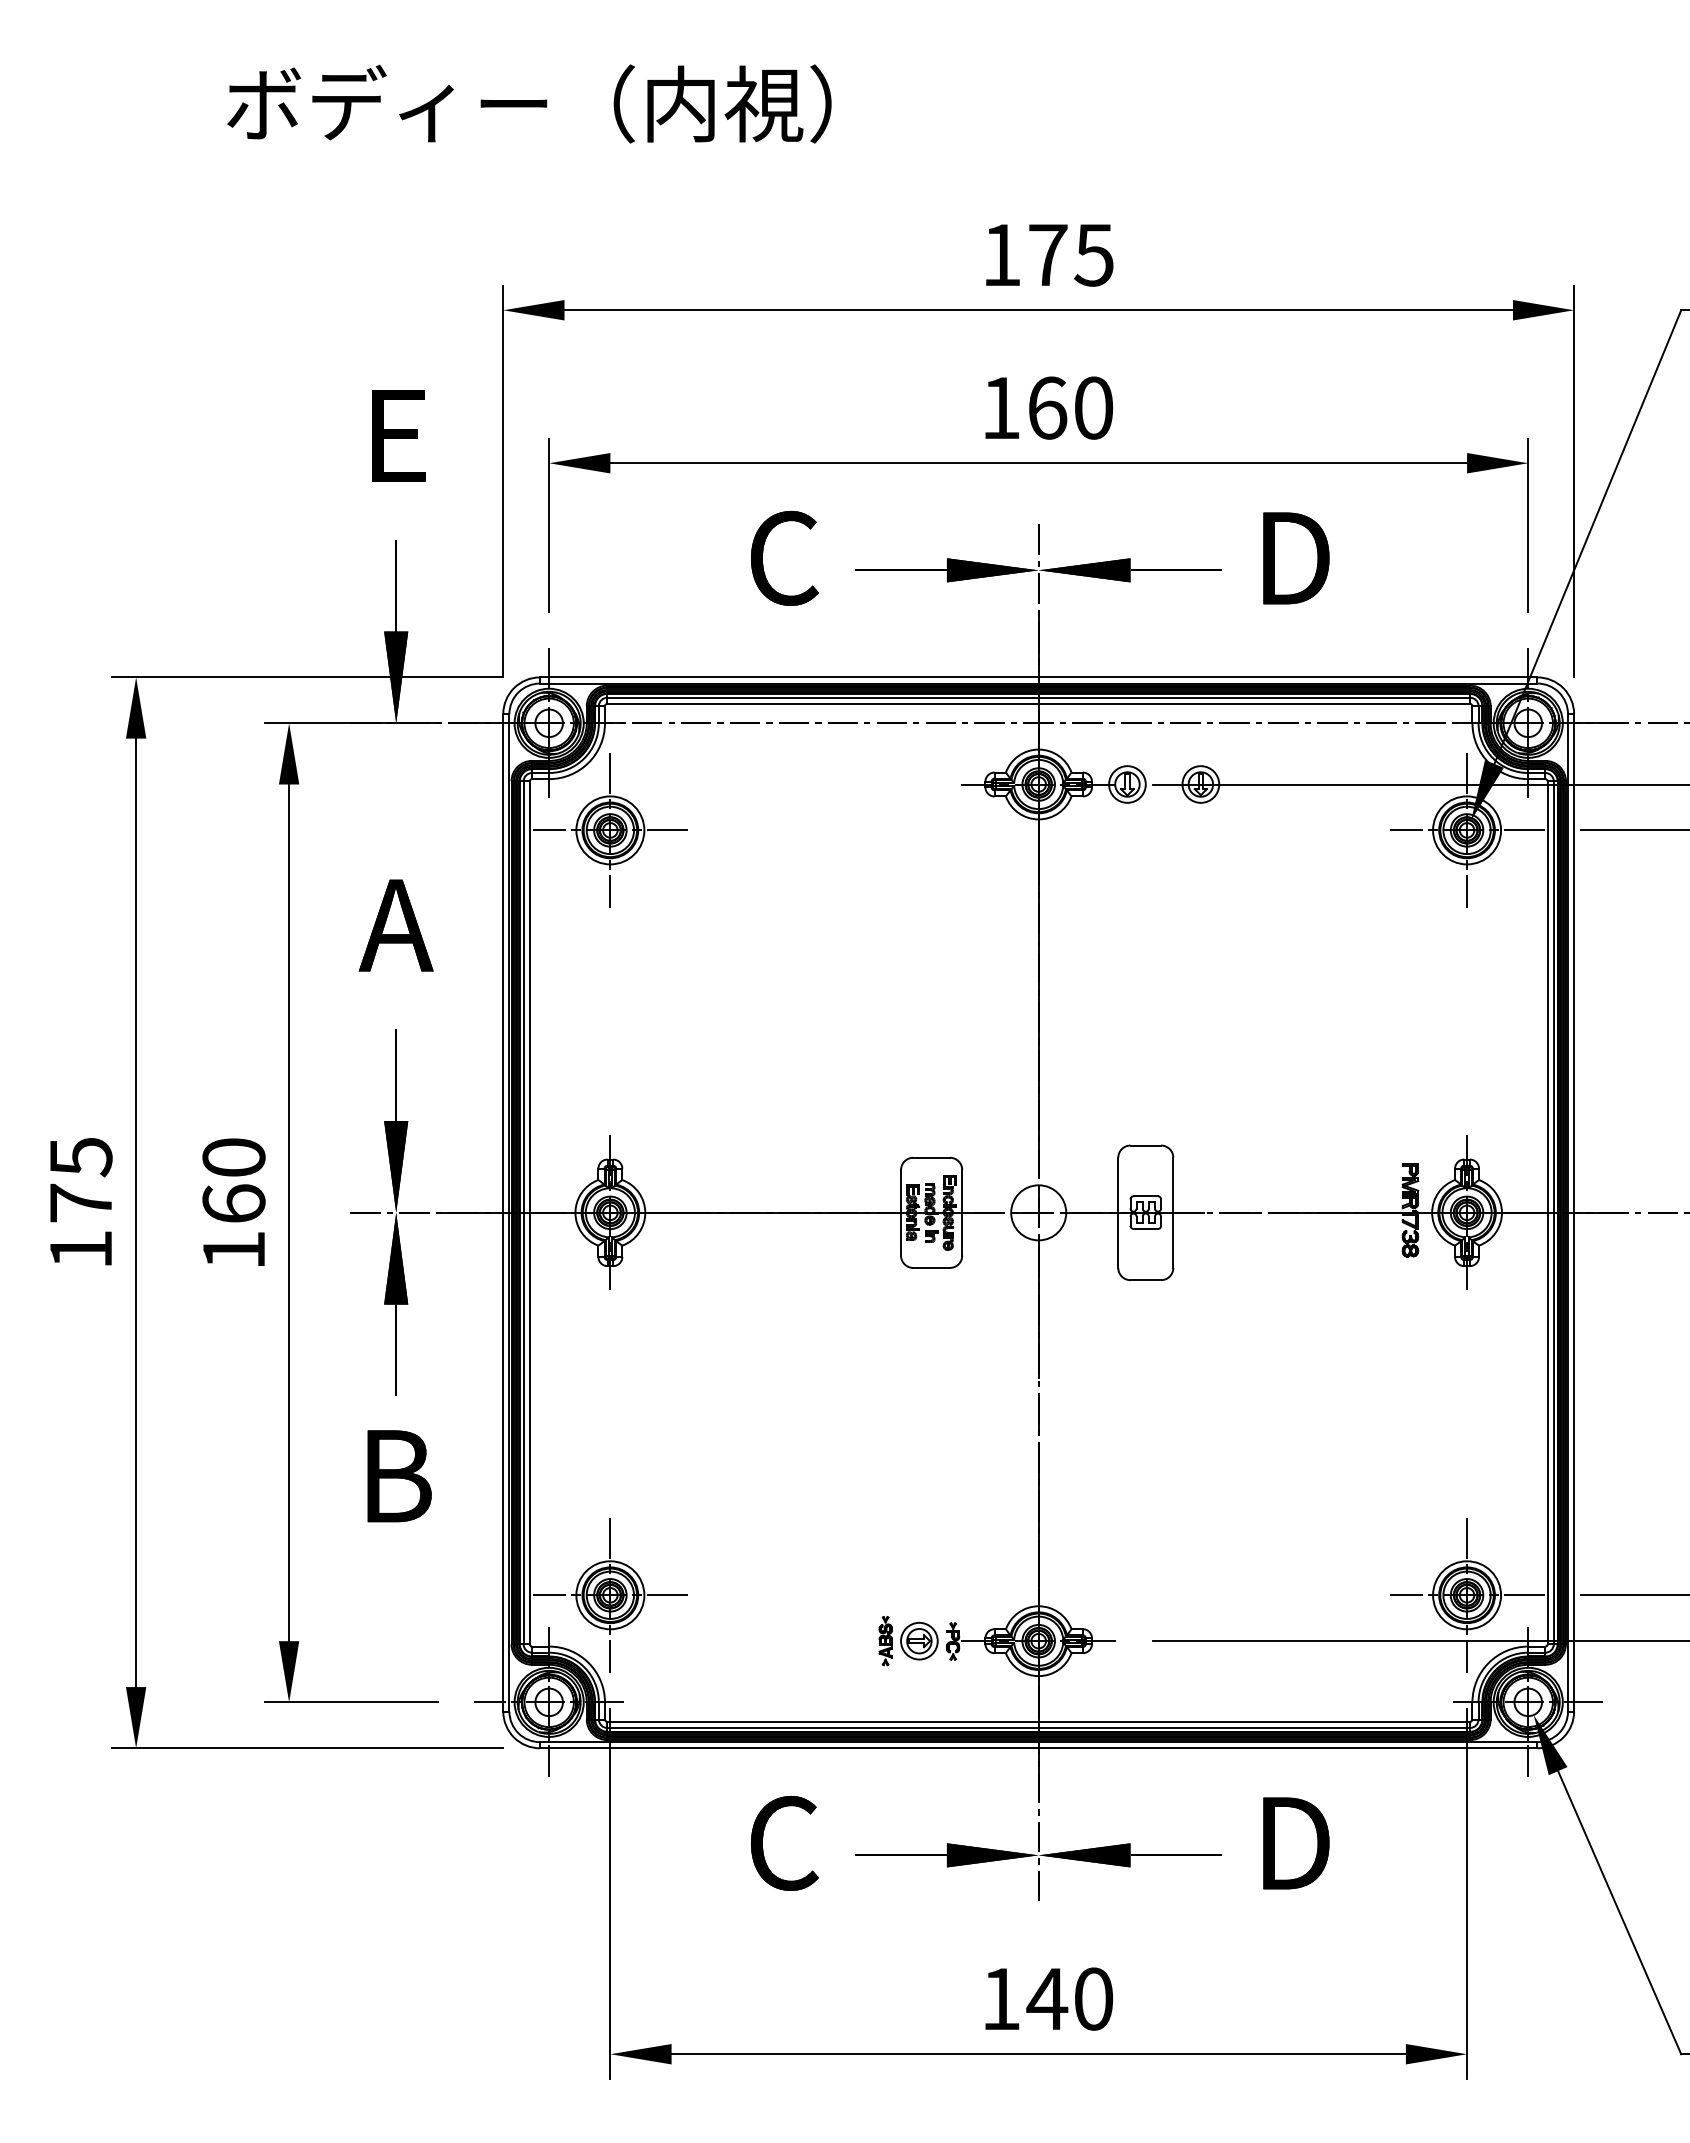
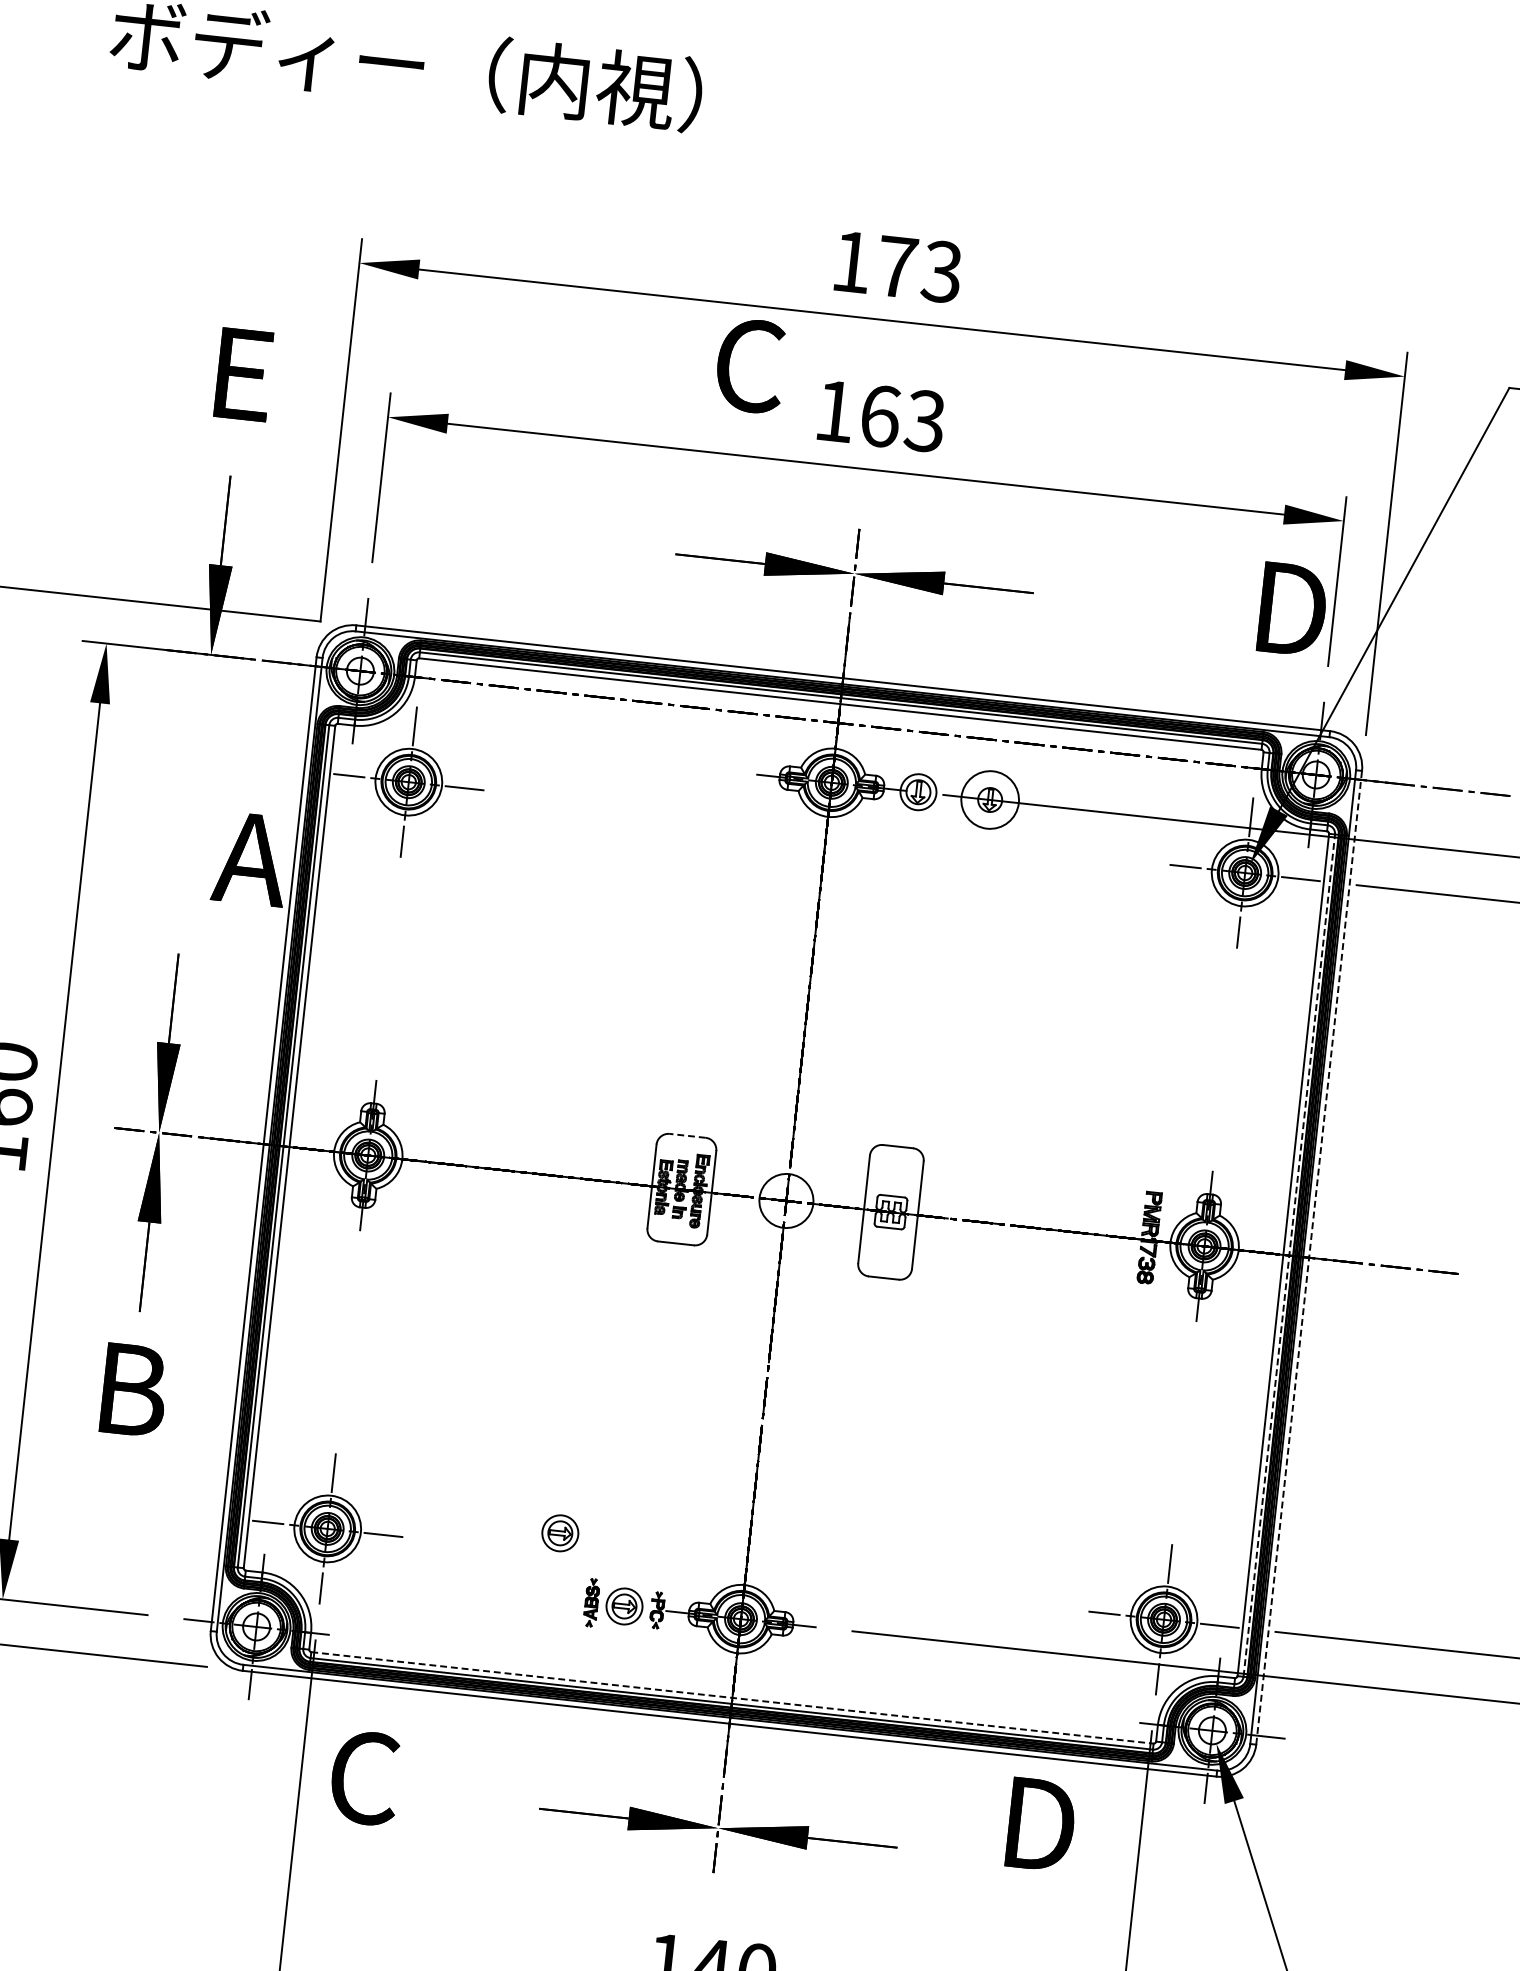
text: (1093, 254) -> (941, 271), 175 -> 173
text: (1093, 407) -> (925, 420), 160 -> 163
text: (784, 557) -> (750, 365), moved
text: (1296, 558) -> (1292, 609), moved
circle: (1200, 784) -> (989, 799), size x1.6
text: (395, 925) -> (250, 858), moved
line: (931, 1157) -> (687, 1135), solid -> dashed
line: (1553, 1212) -> (1289, 1255), solid -> dashed
line: (1574, 1212) -> (1309, 1257), solid -> dashed
part: (846, 1574) -> (560, 1533), added
line: (1039, 1721) -> (733, 1697), solid -> dashed
text: (784, 1843) -> (364, 1778), moved
text: (1296, 1843) -> (1041, 1824), moved

